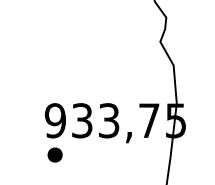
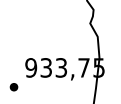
part: (54, 155) -> (13, 87), moved

